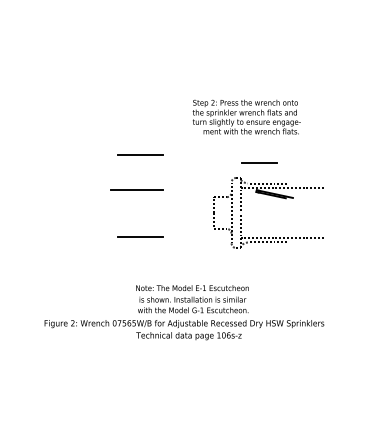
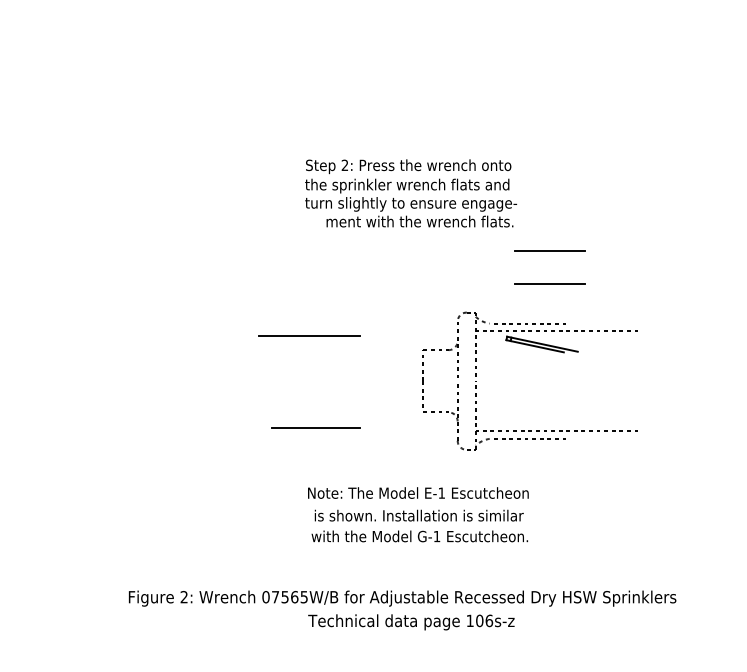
text: (246, 116) -> (410, 192), moved
line: (259, 146) -> (549, 251), added
line: (140, 154) -> (316, 266), removed
part: (271, 196) -> (535, 348), moved
text: (192, 299) -> (418, 515), moved

